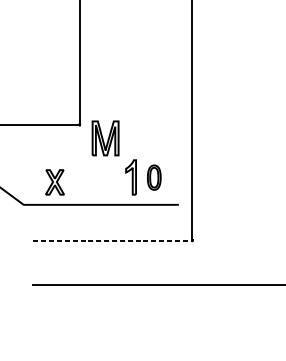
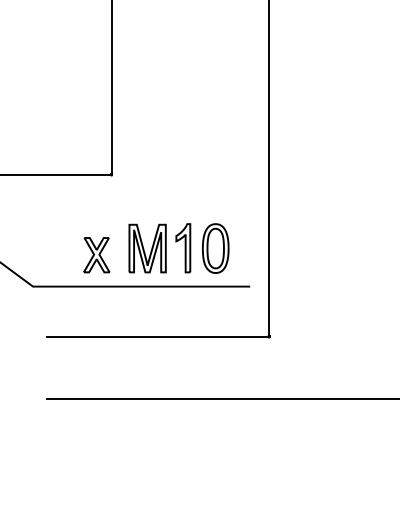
part: (105, 138) -> (147, 248), moved
part: (154, 177) -> (215, 248), size x1.43
part: (54, 182) -> (96, 255), moved
line: (113, 241) -> (158, 337), dashed -> solid

